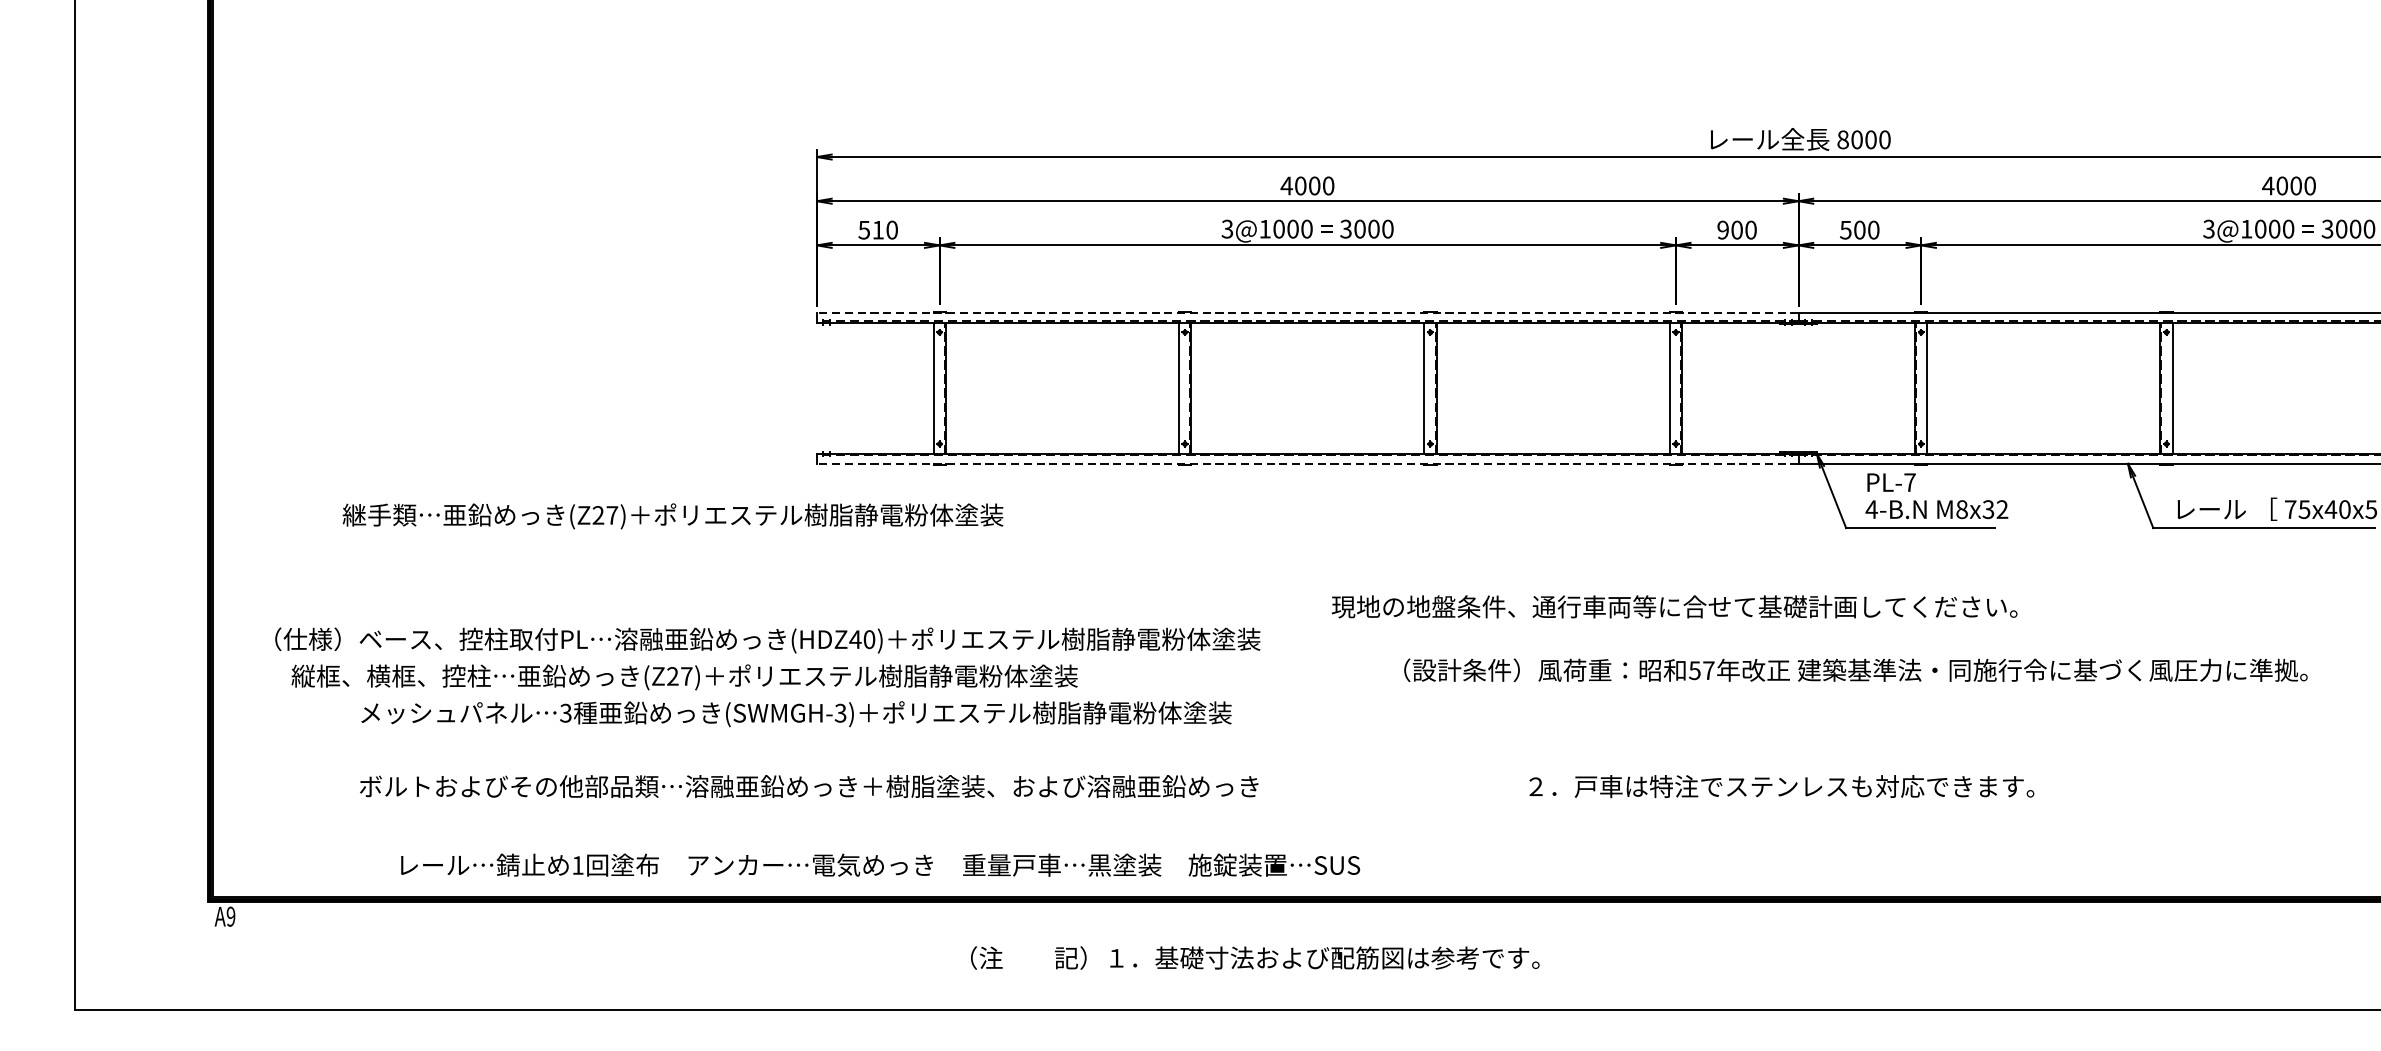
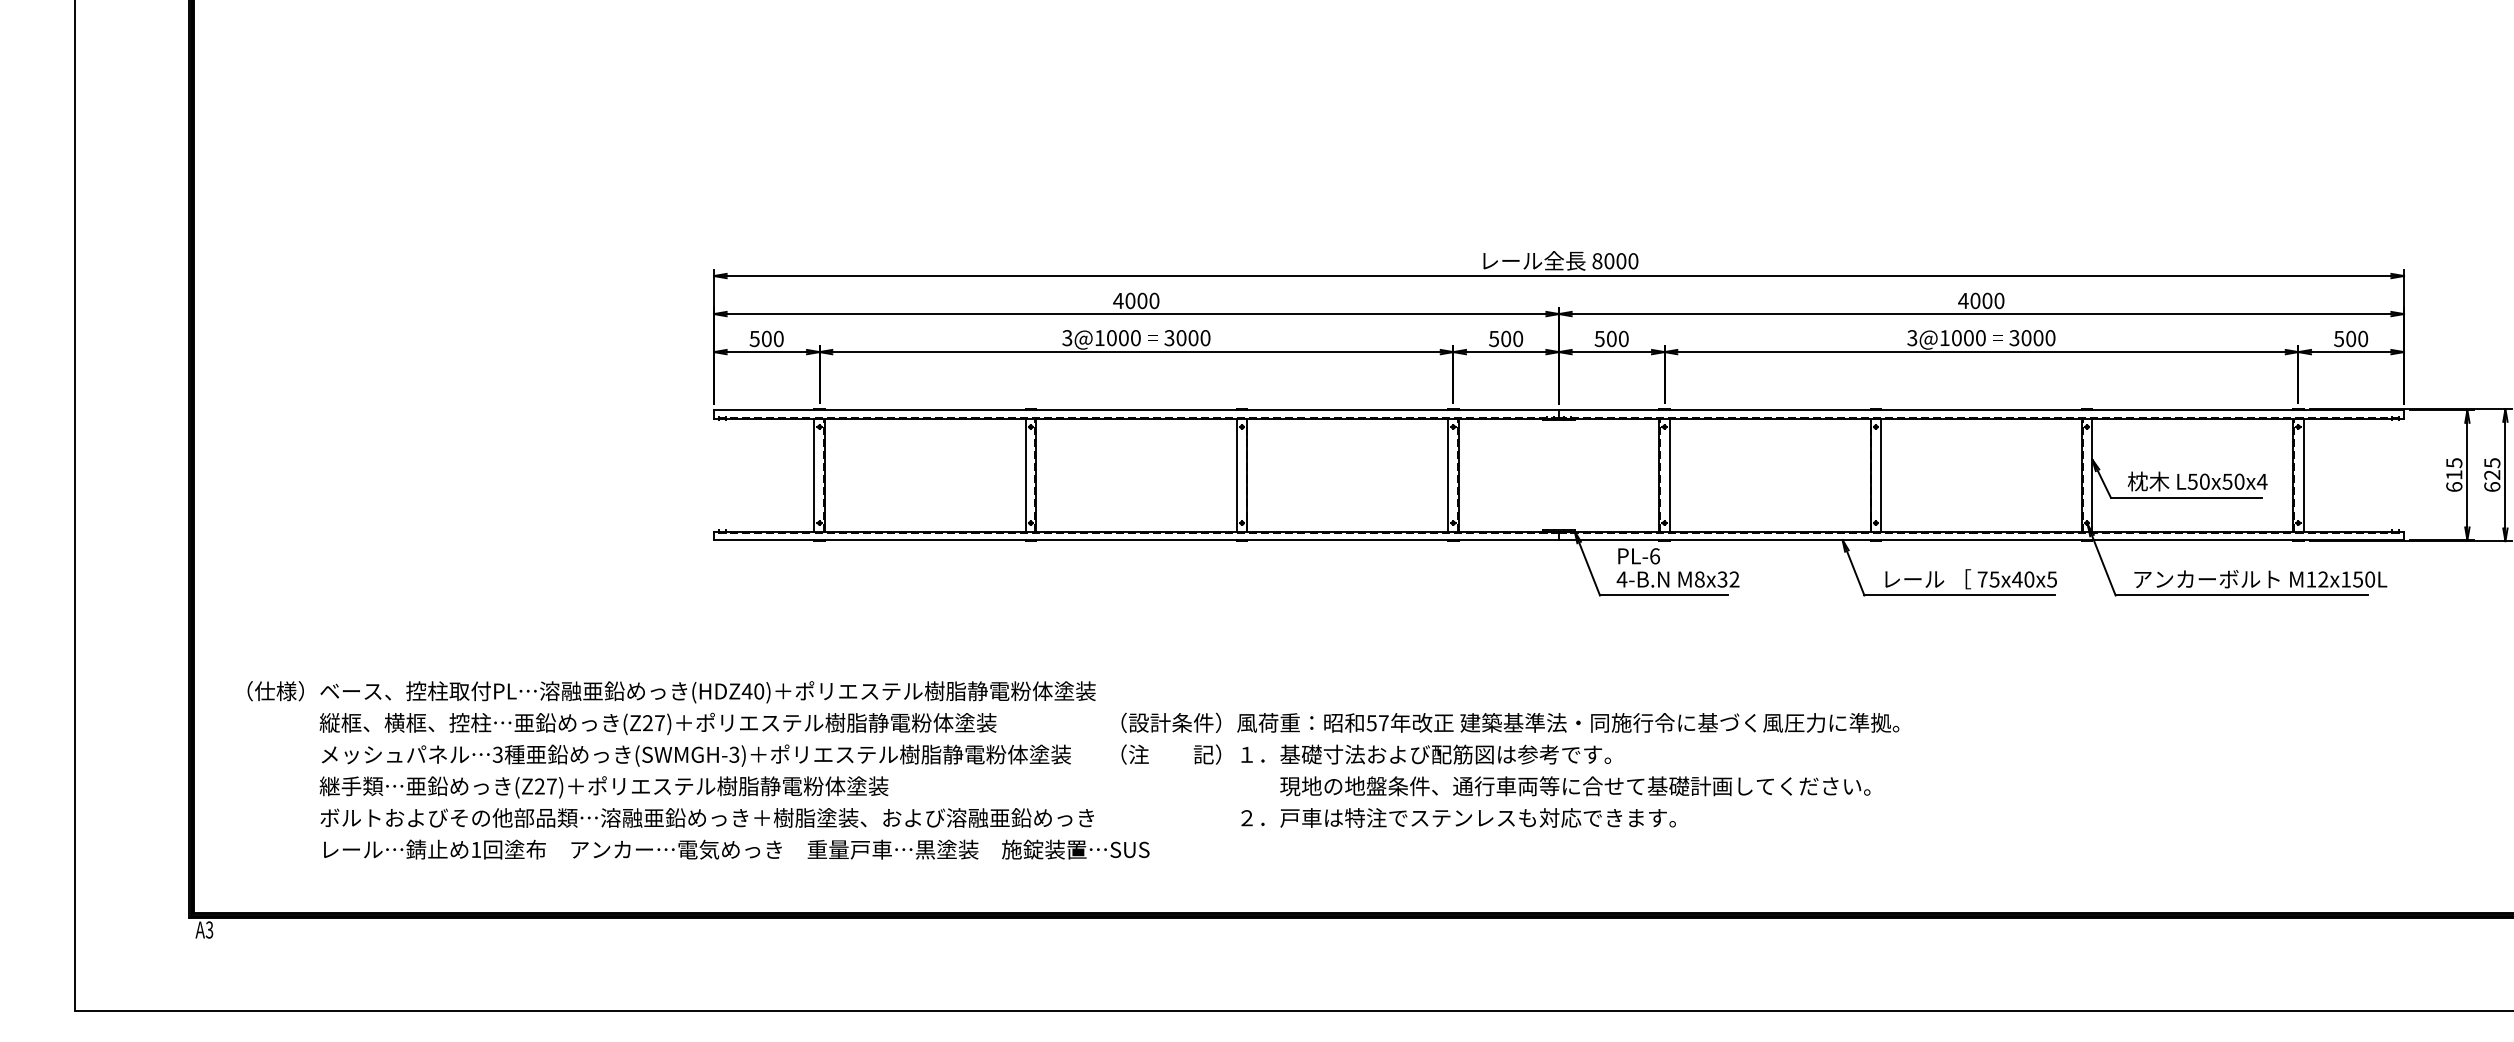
text: (877, 229) -> (766, 338), 510 -> 500
text: (1722, 229) -> (1493, 338), 900 -> 500
line: (1307, 313) -> (1136, 410), dashed -> solid
line: (1307, 464) -> (1136, 540), dashed -> solid
text: (1910, 482) -> (1655, 556), PL-7 -> PL-6
text: (672, 516) -> (603, 787), moved
text: (1674, 607) -> (1575, 786), moved
text: (1856, 669) -> (1510, 722), moved
text: (683, 676) -> (657, 723), moved
text: (1781, 786) -> (1458, 817), moved
text: (880, 865) -> (736, 849), moved
text: (230, 916) -> (209, 929), A9 -> A3
text: (1255, 957) -> (1366, 754), moved

